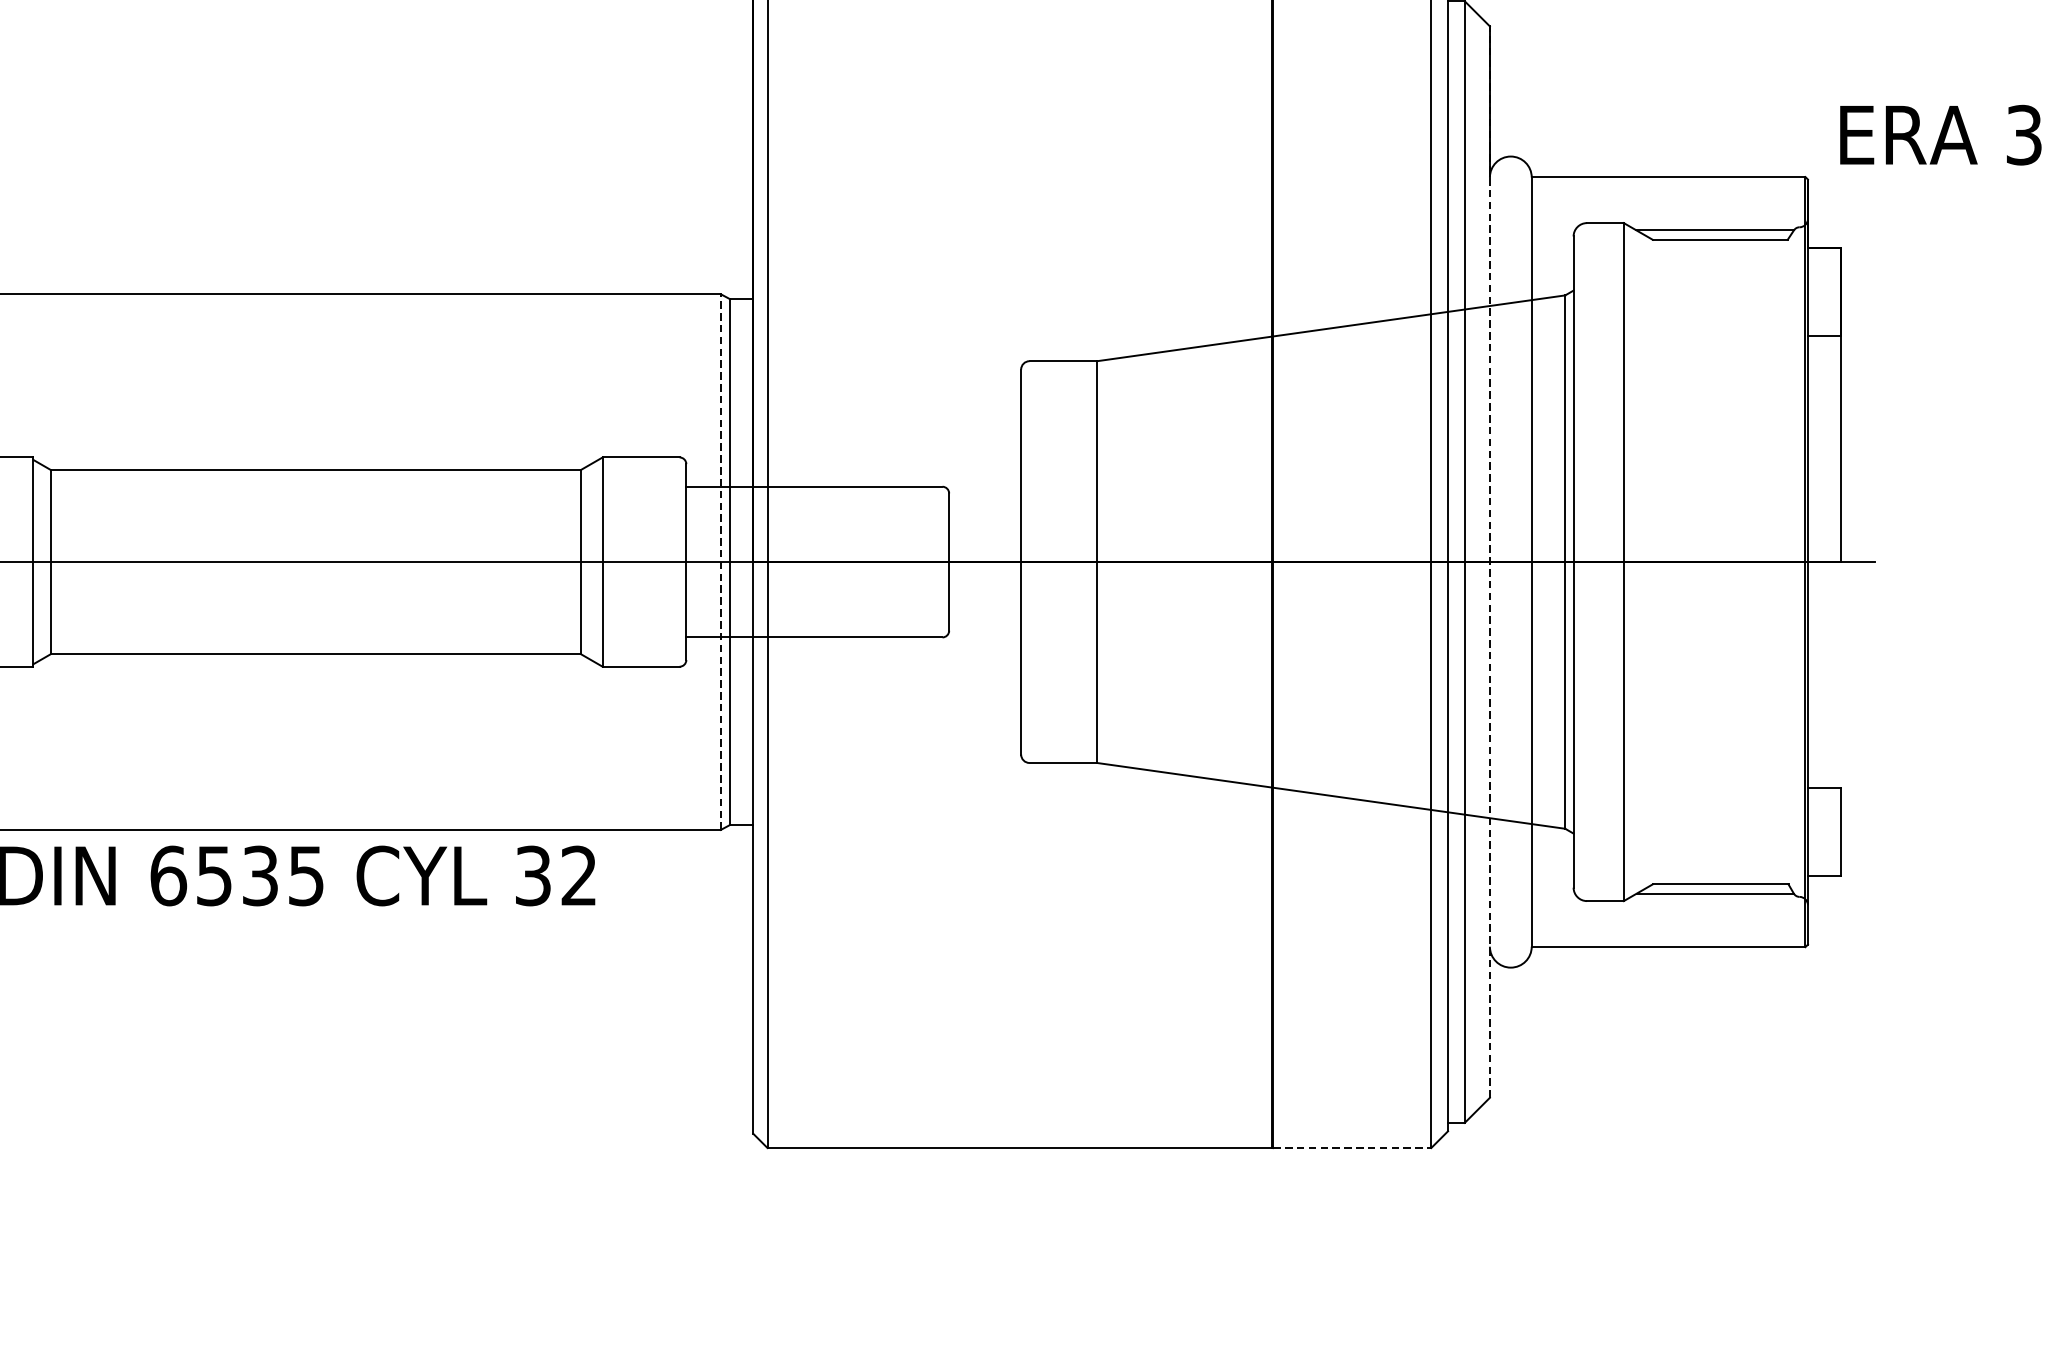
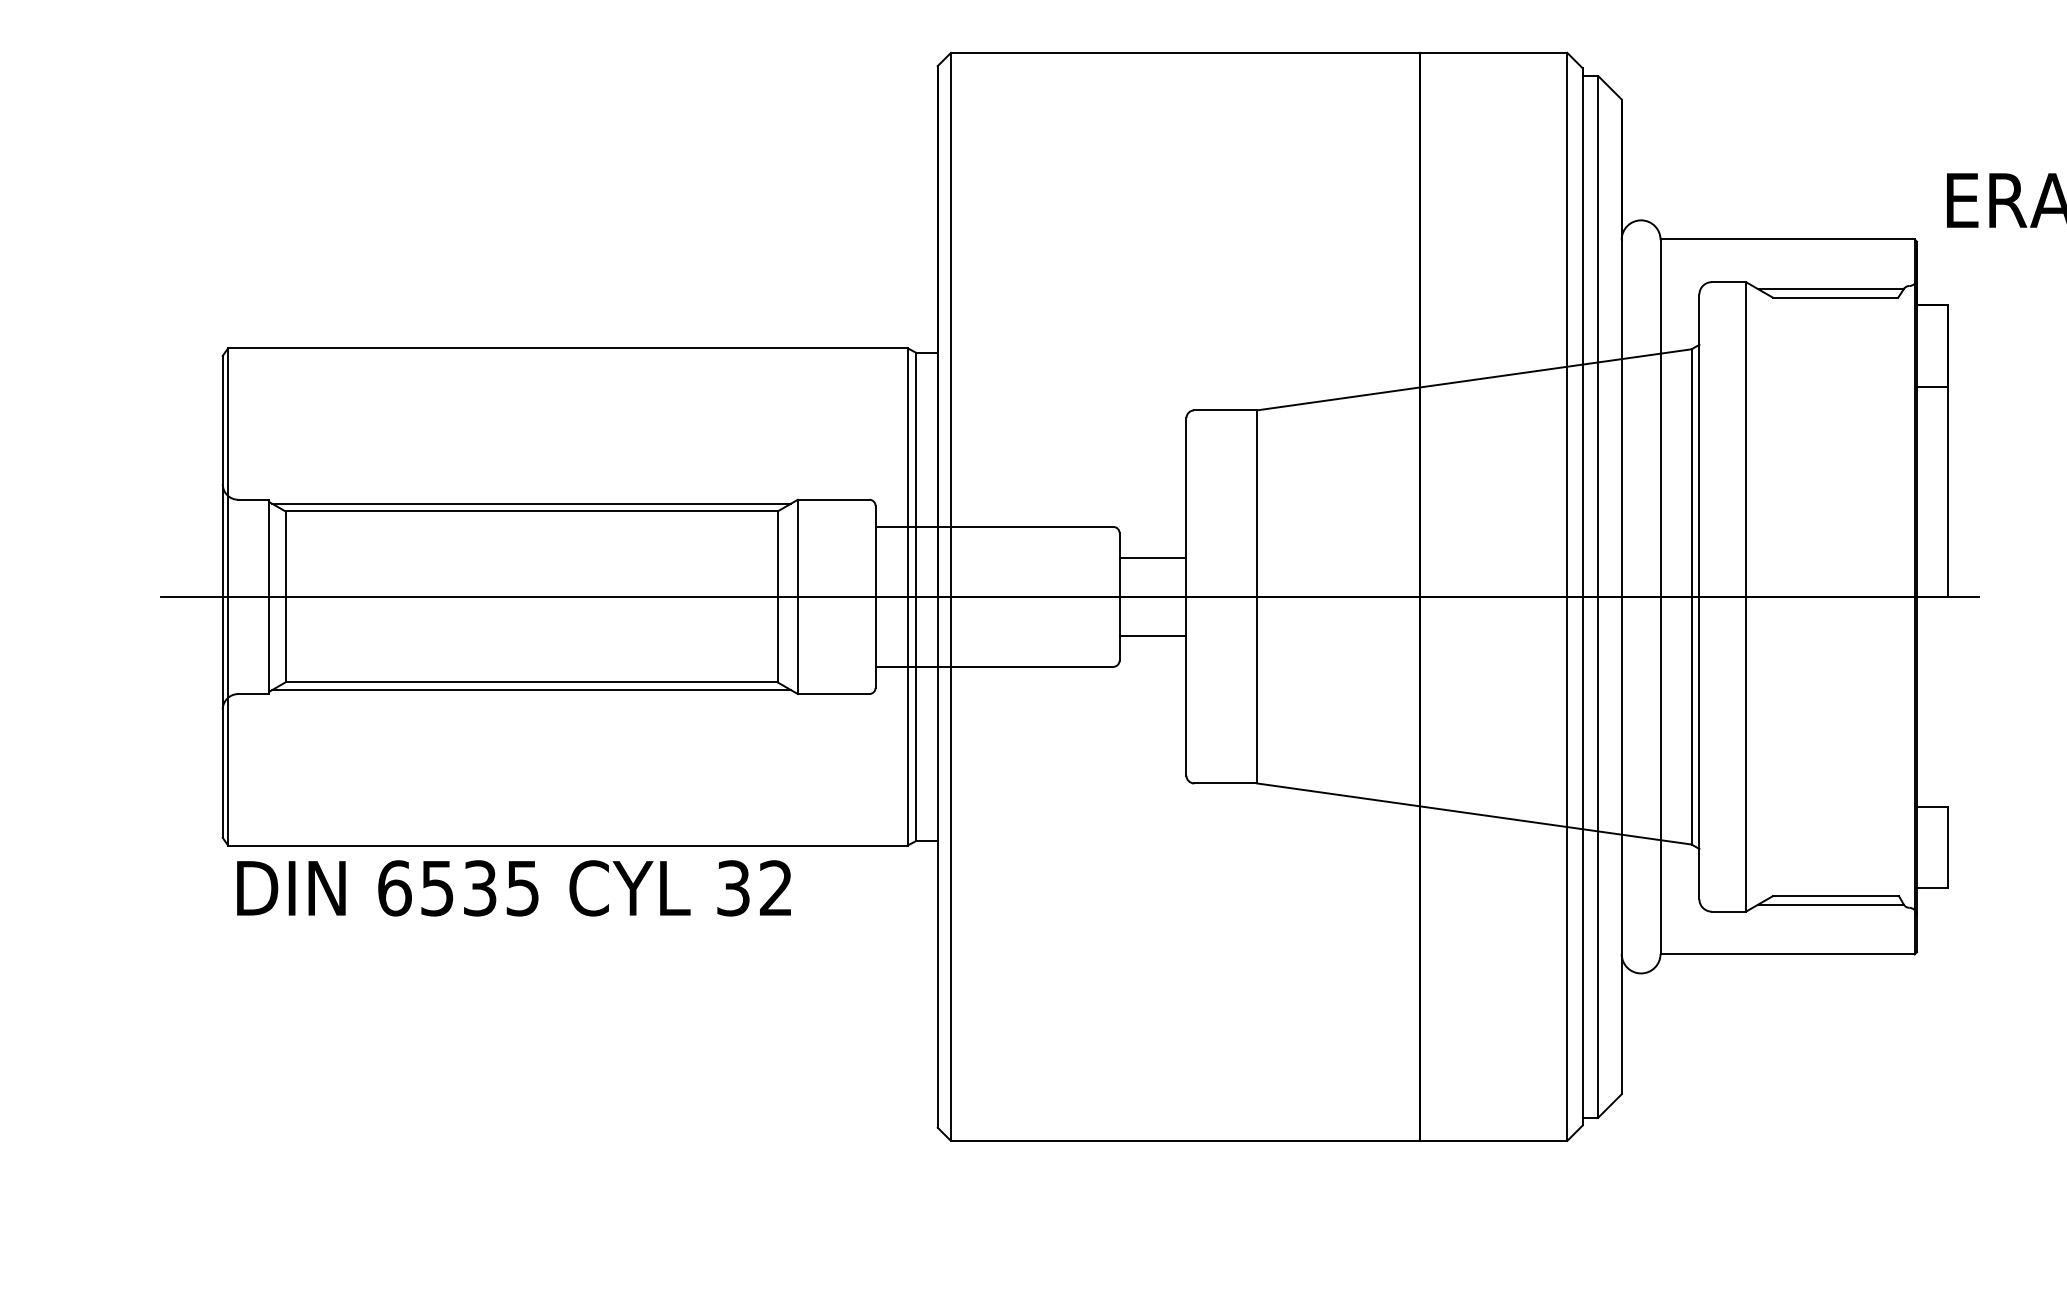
line: (315, 461) -> (531, 503), added
line: (984, 520) -> (1152, 558), added
line: (720, 561) -> (907, 596), dashed -> solid
line: (1489, 561) -> (1621, 596), dashed -> solid
line: (984, 603) -> (1152, 635), added
line: (315, 662) -> (531, 690), added
line: (1352, 1147) -> (1494, 1140), dashed -> solid

